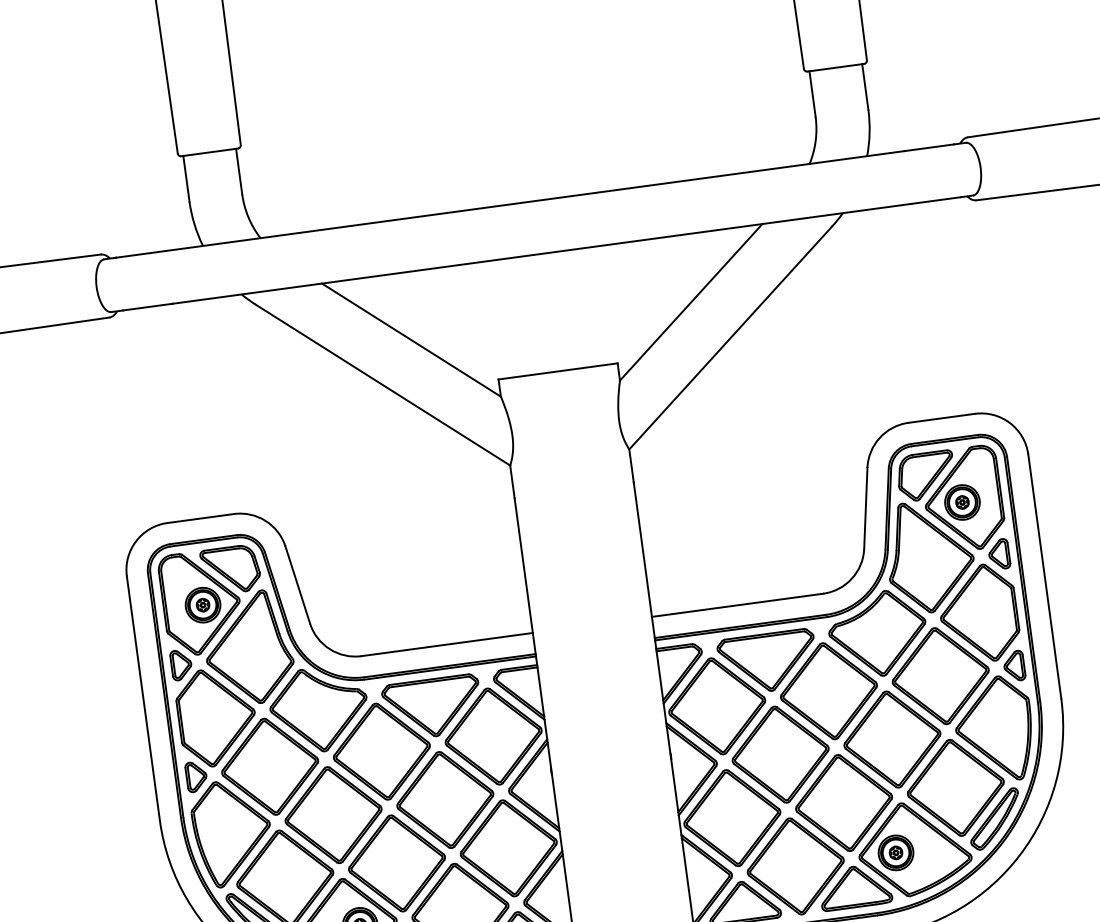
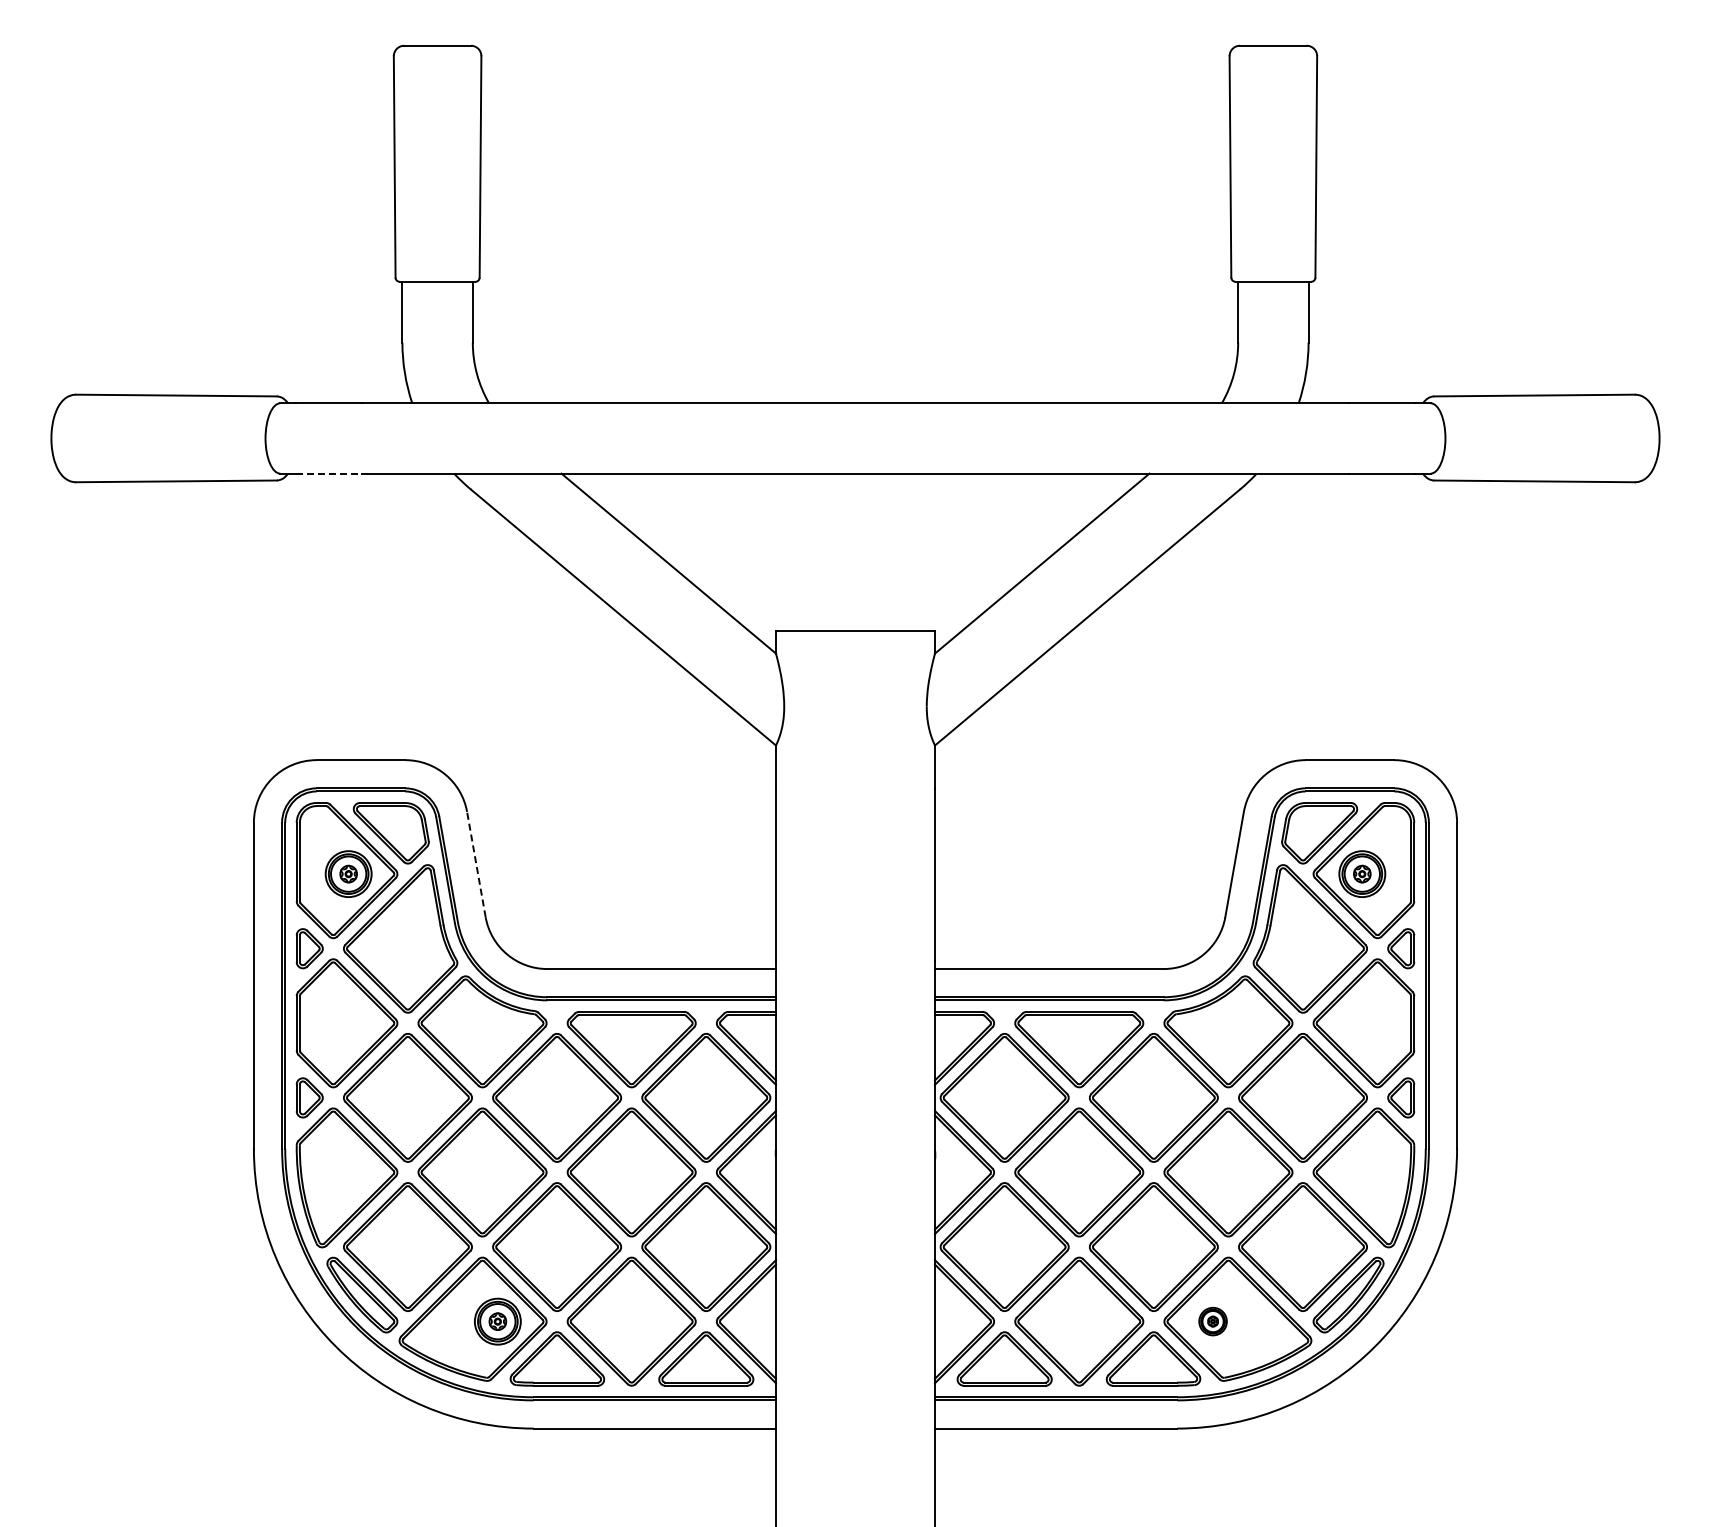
line: (148, 306) -> (329, 473), solid -> dashed
line: (297, 585) -> (476, 864), solid -> dashed
part: (895, 852) -> (1212, 1321), size x0.6

